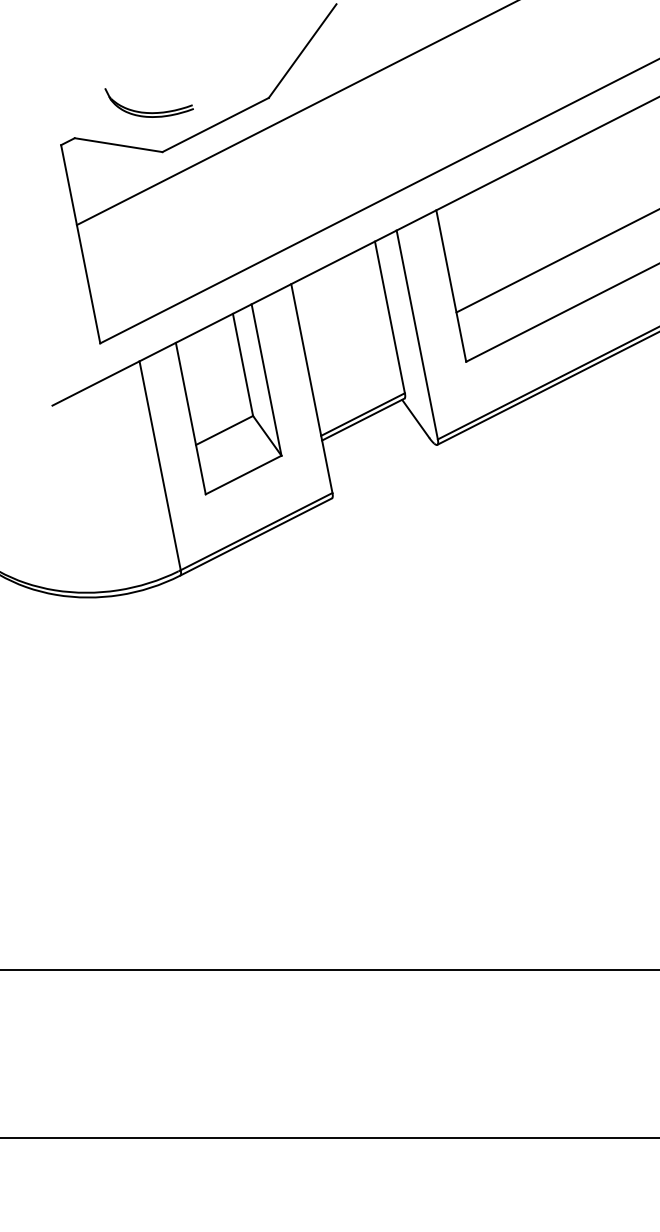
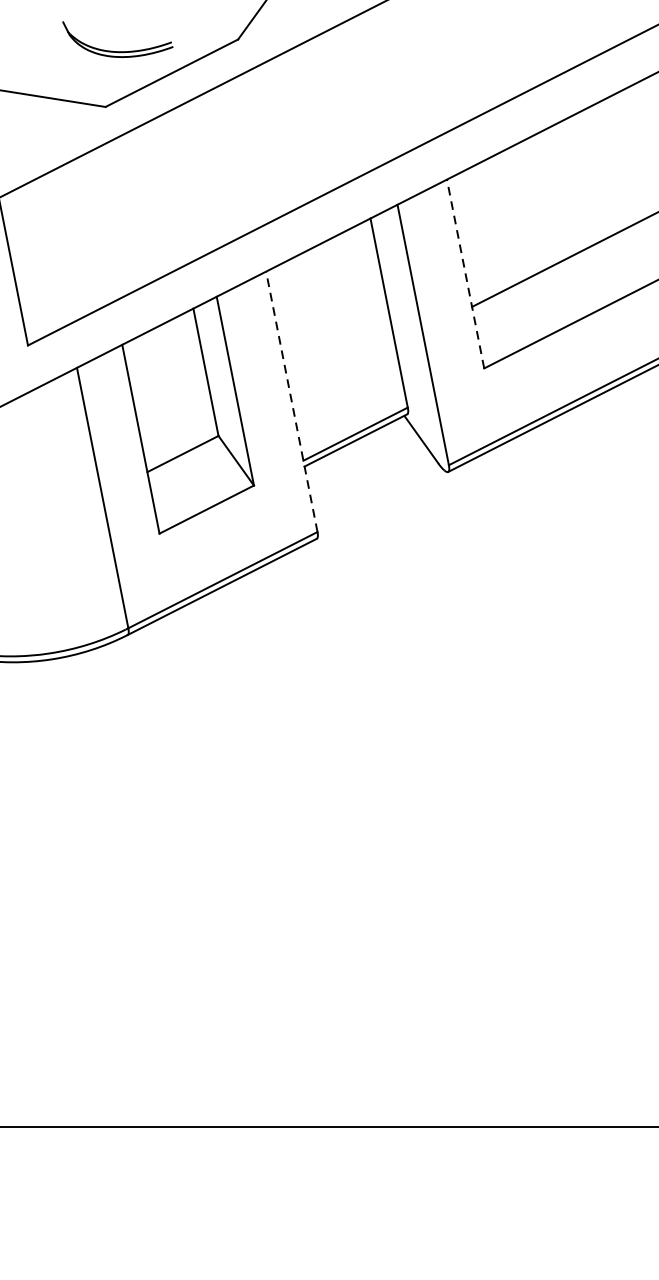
part: (144, 111) -> (111, 50), moved
line: (451, 285) -> (465, 273), solid -> dashed
line: (311, 388) -> (291, 401), solid -> dashed

